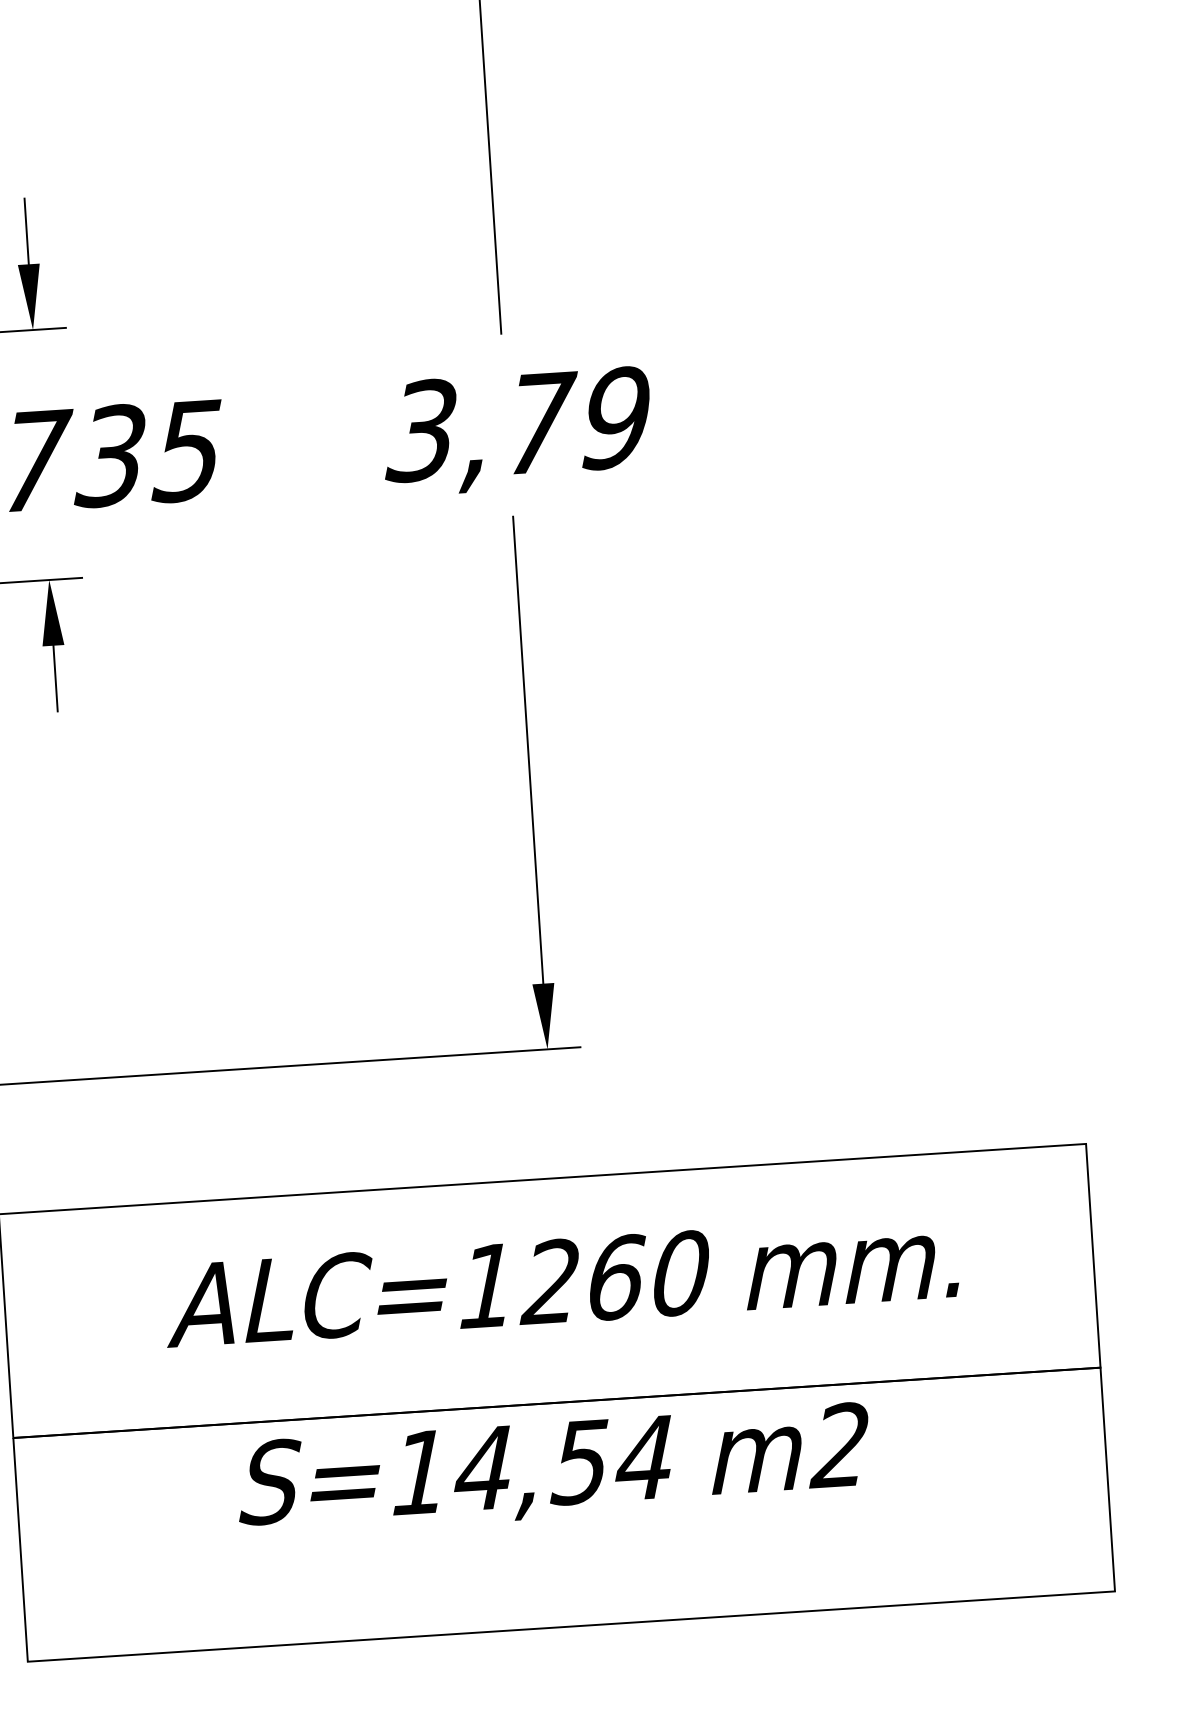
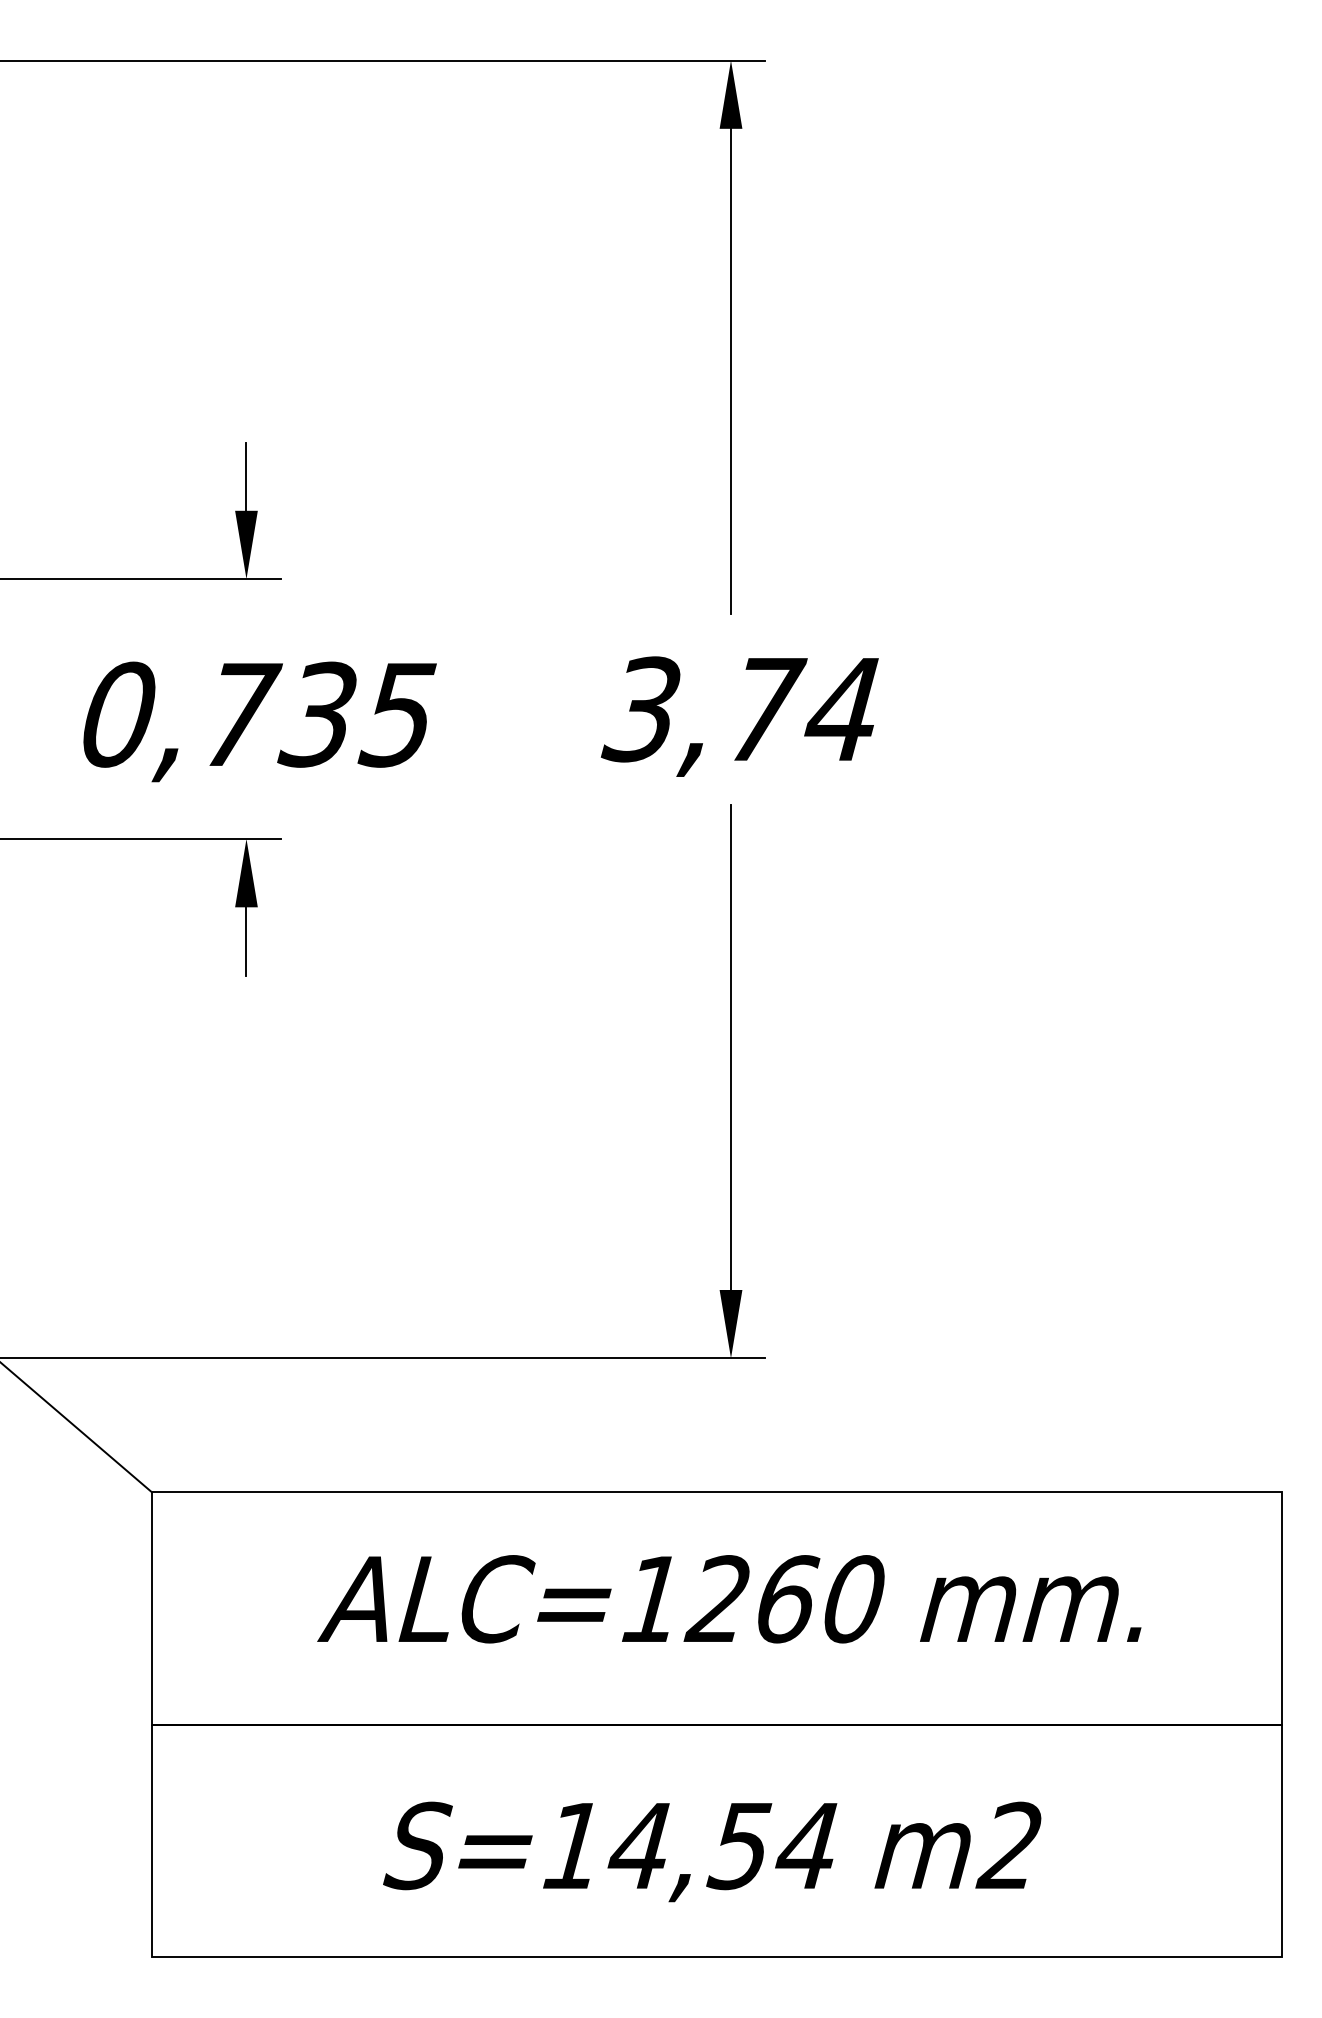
text: (614, 418) -> (842, 709), 3,79 -> 3,74
text: (553, 1469) -> (712, 1851), moved

